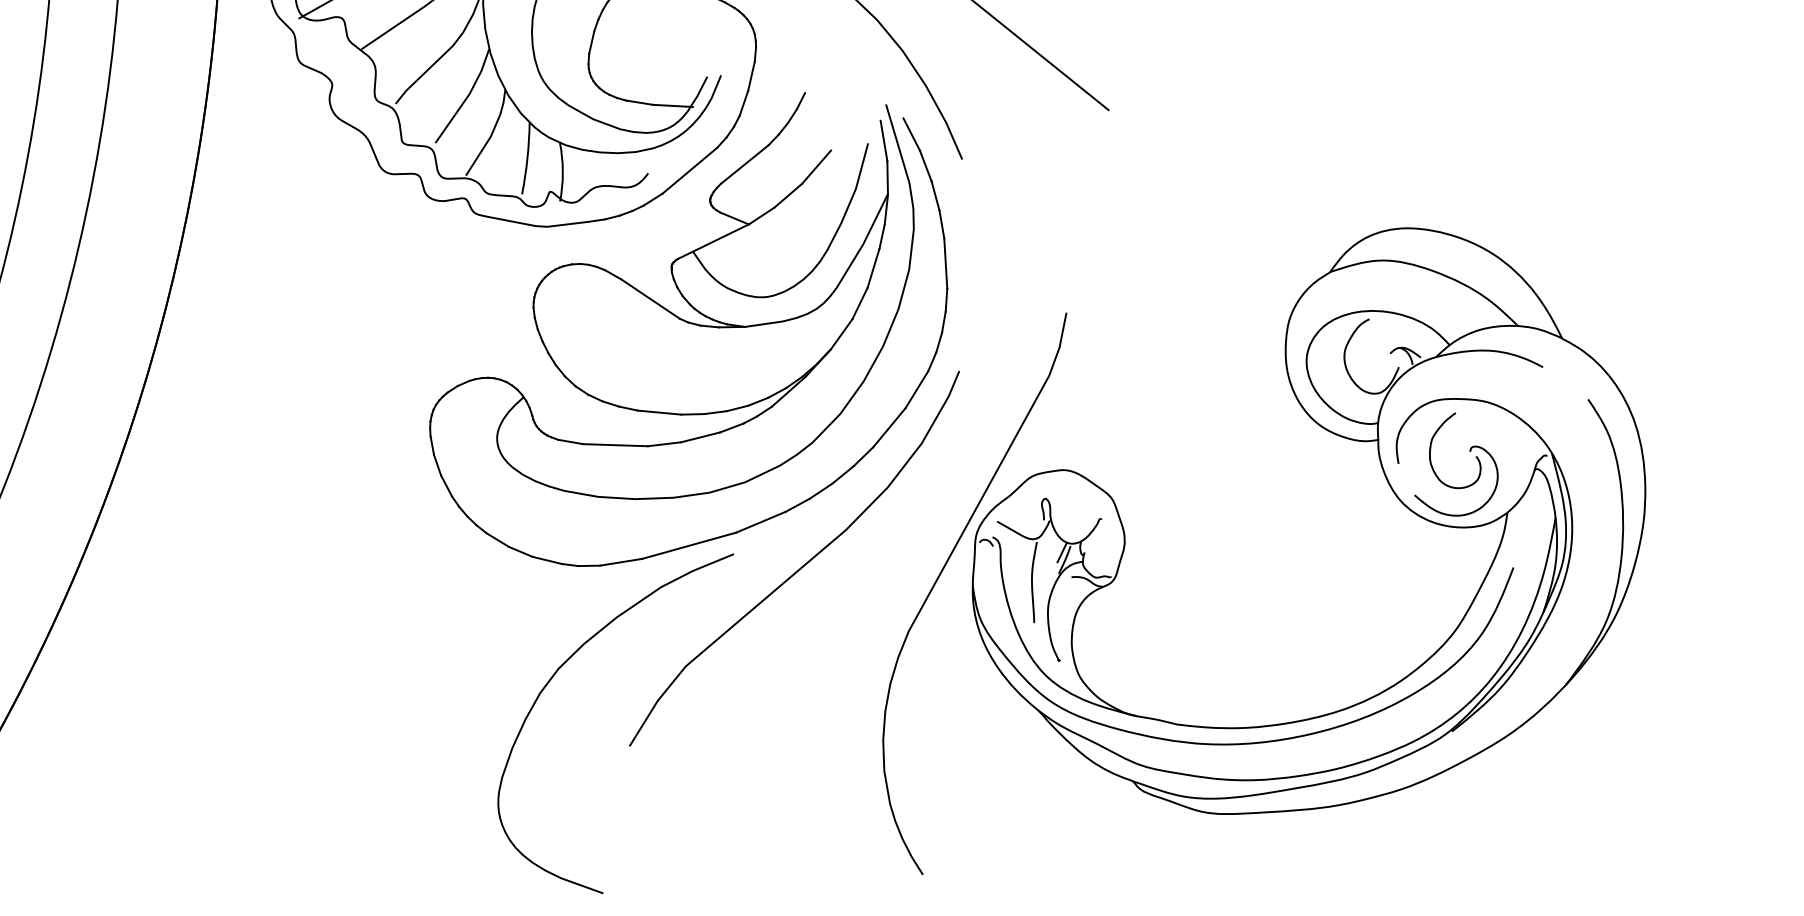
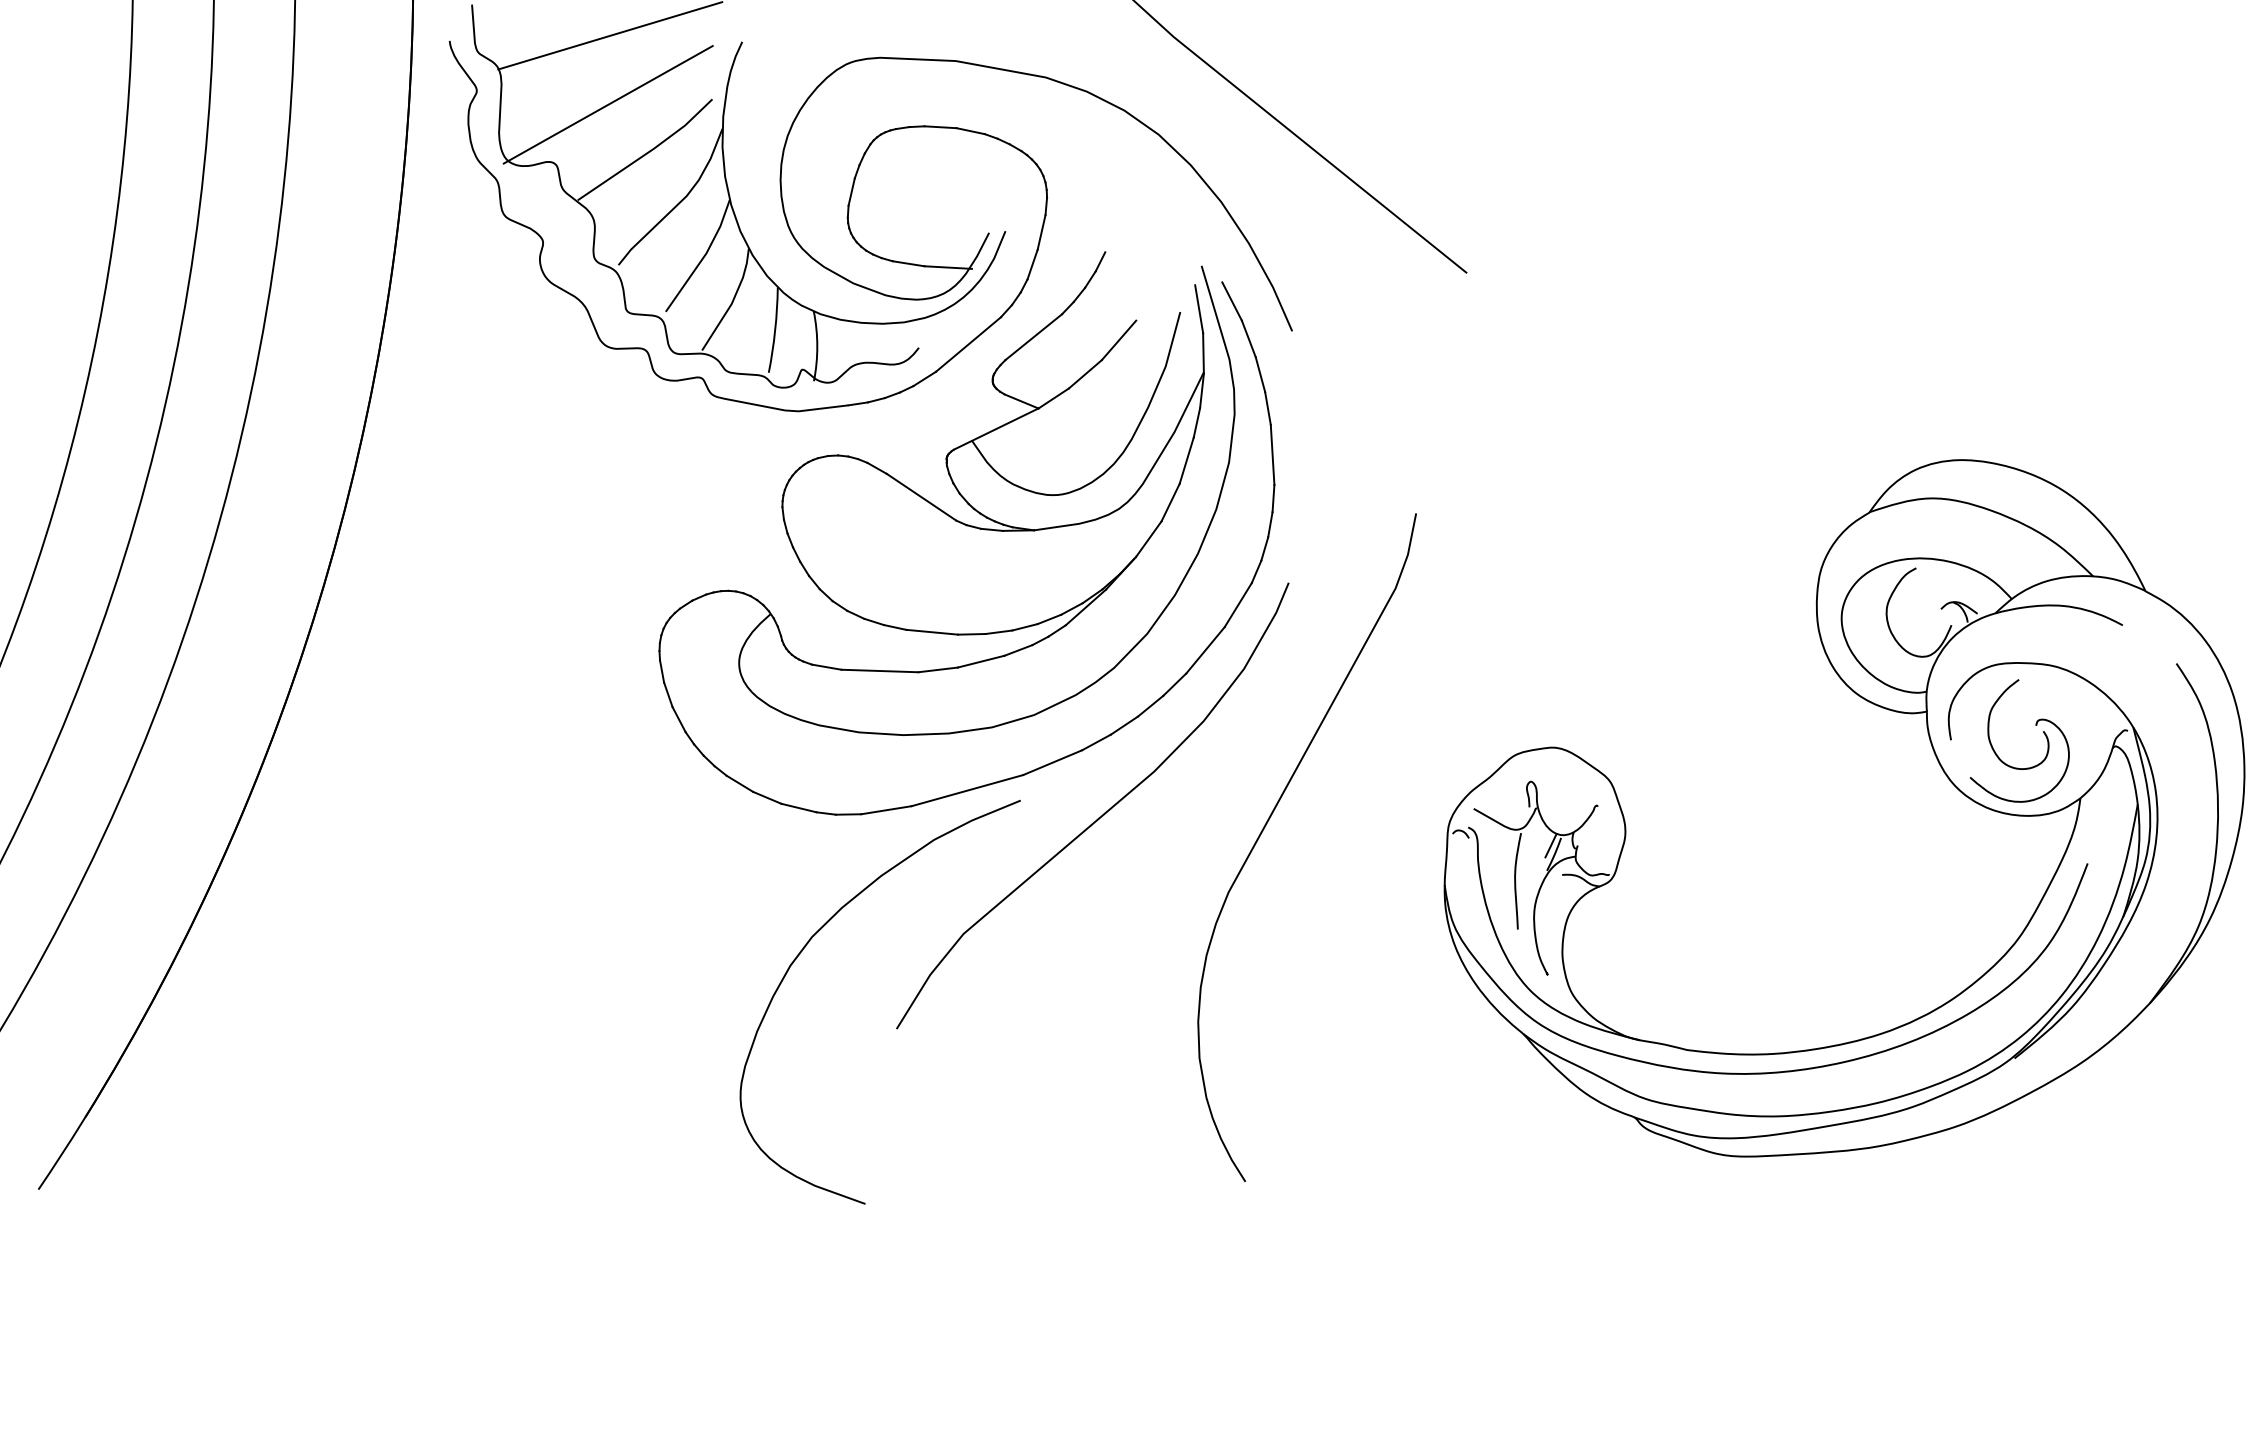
part: (1387, 481) -> (1937, 761), moved

